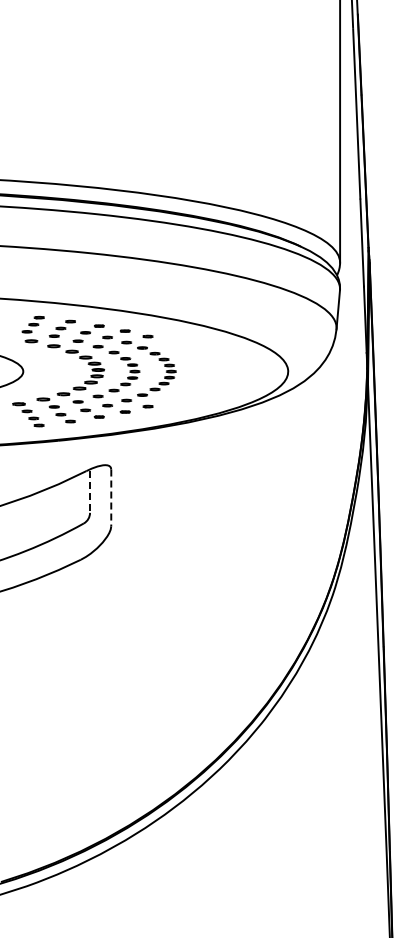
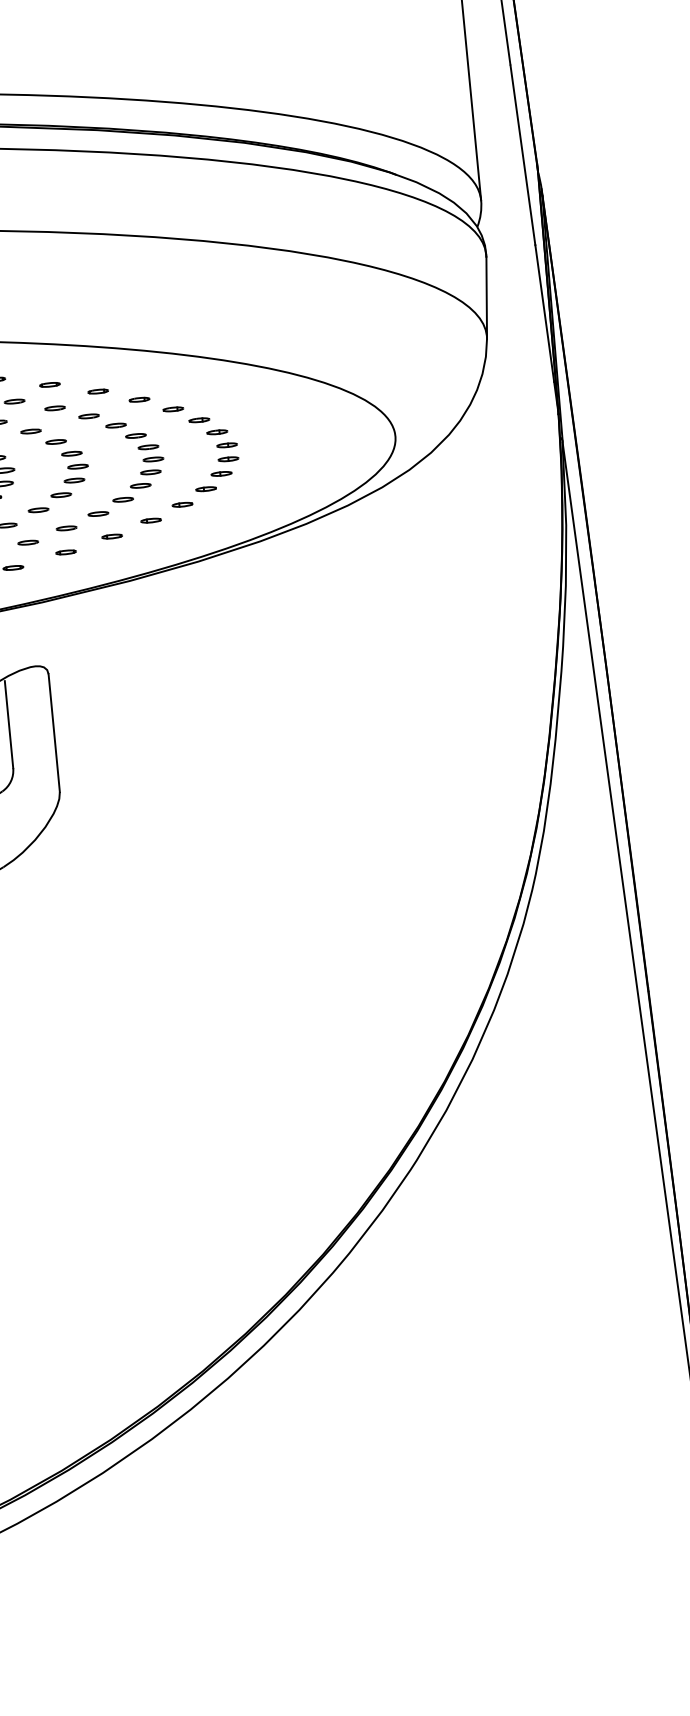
part: (197, 362) -> (205, 435), added
line: (90, 492) -> (10, 725), dashed -> solid
line: (111, 498) -> (54, 734), dashed -> solid

